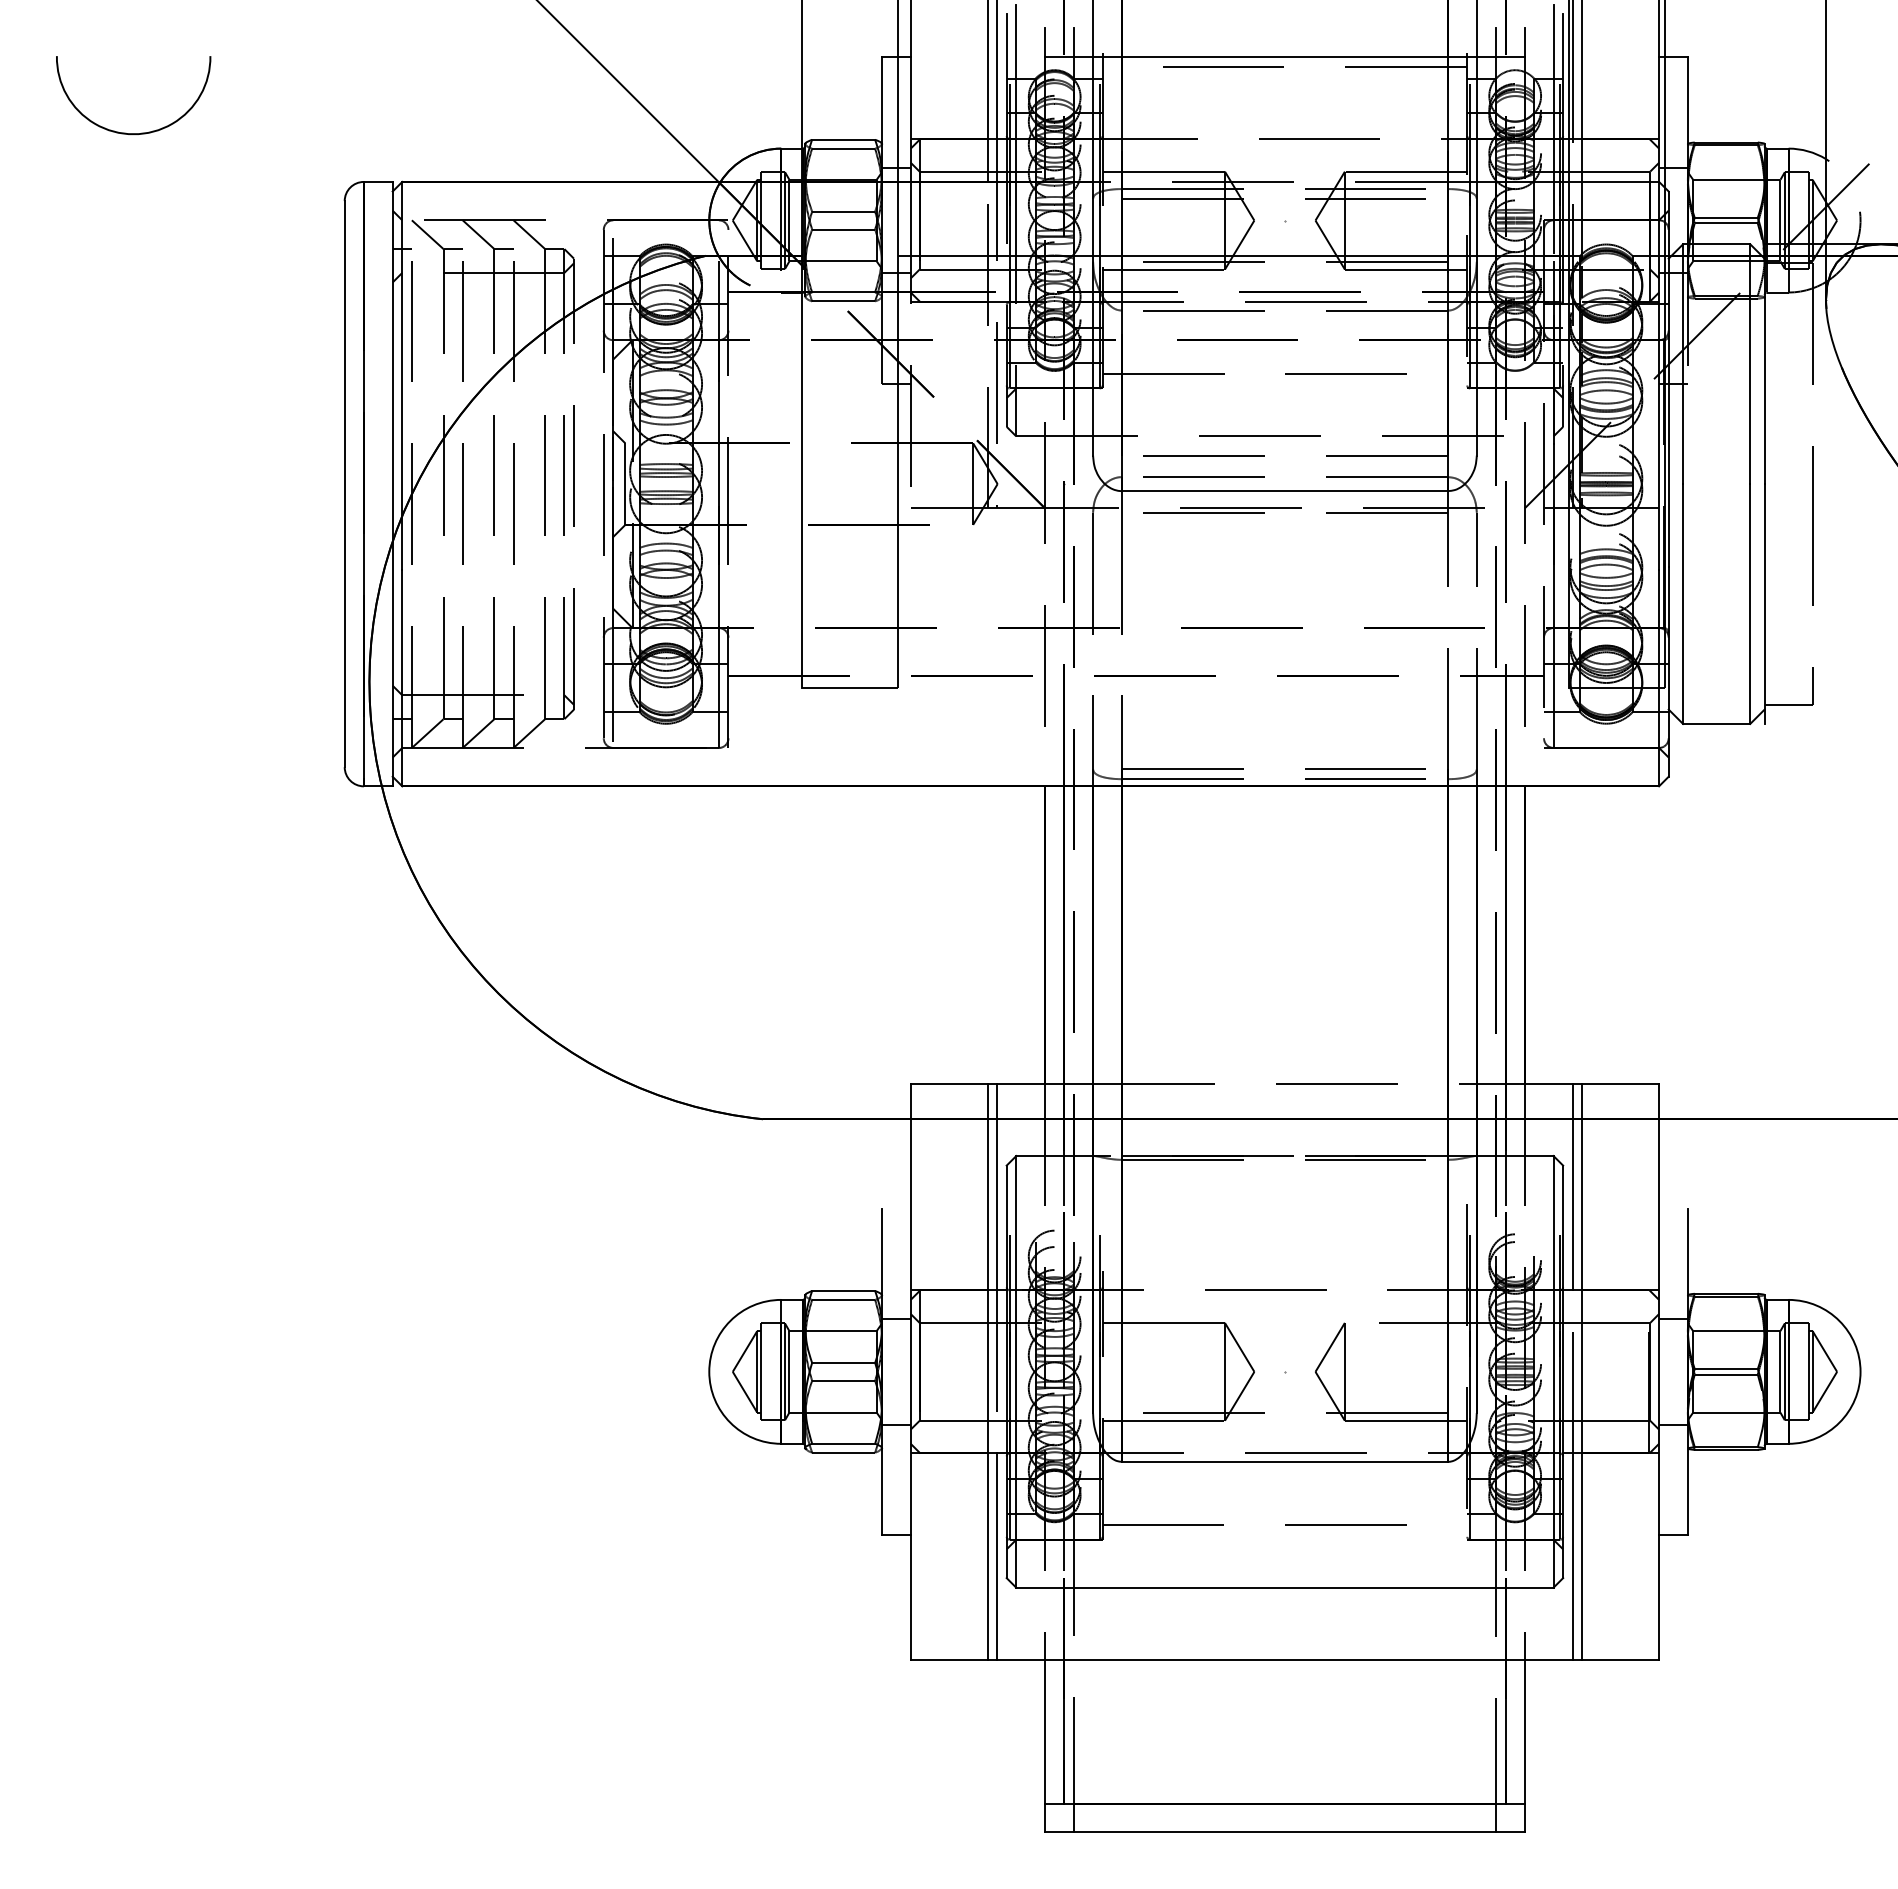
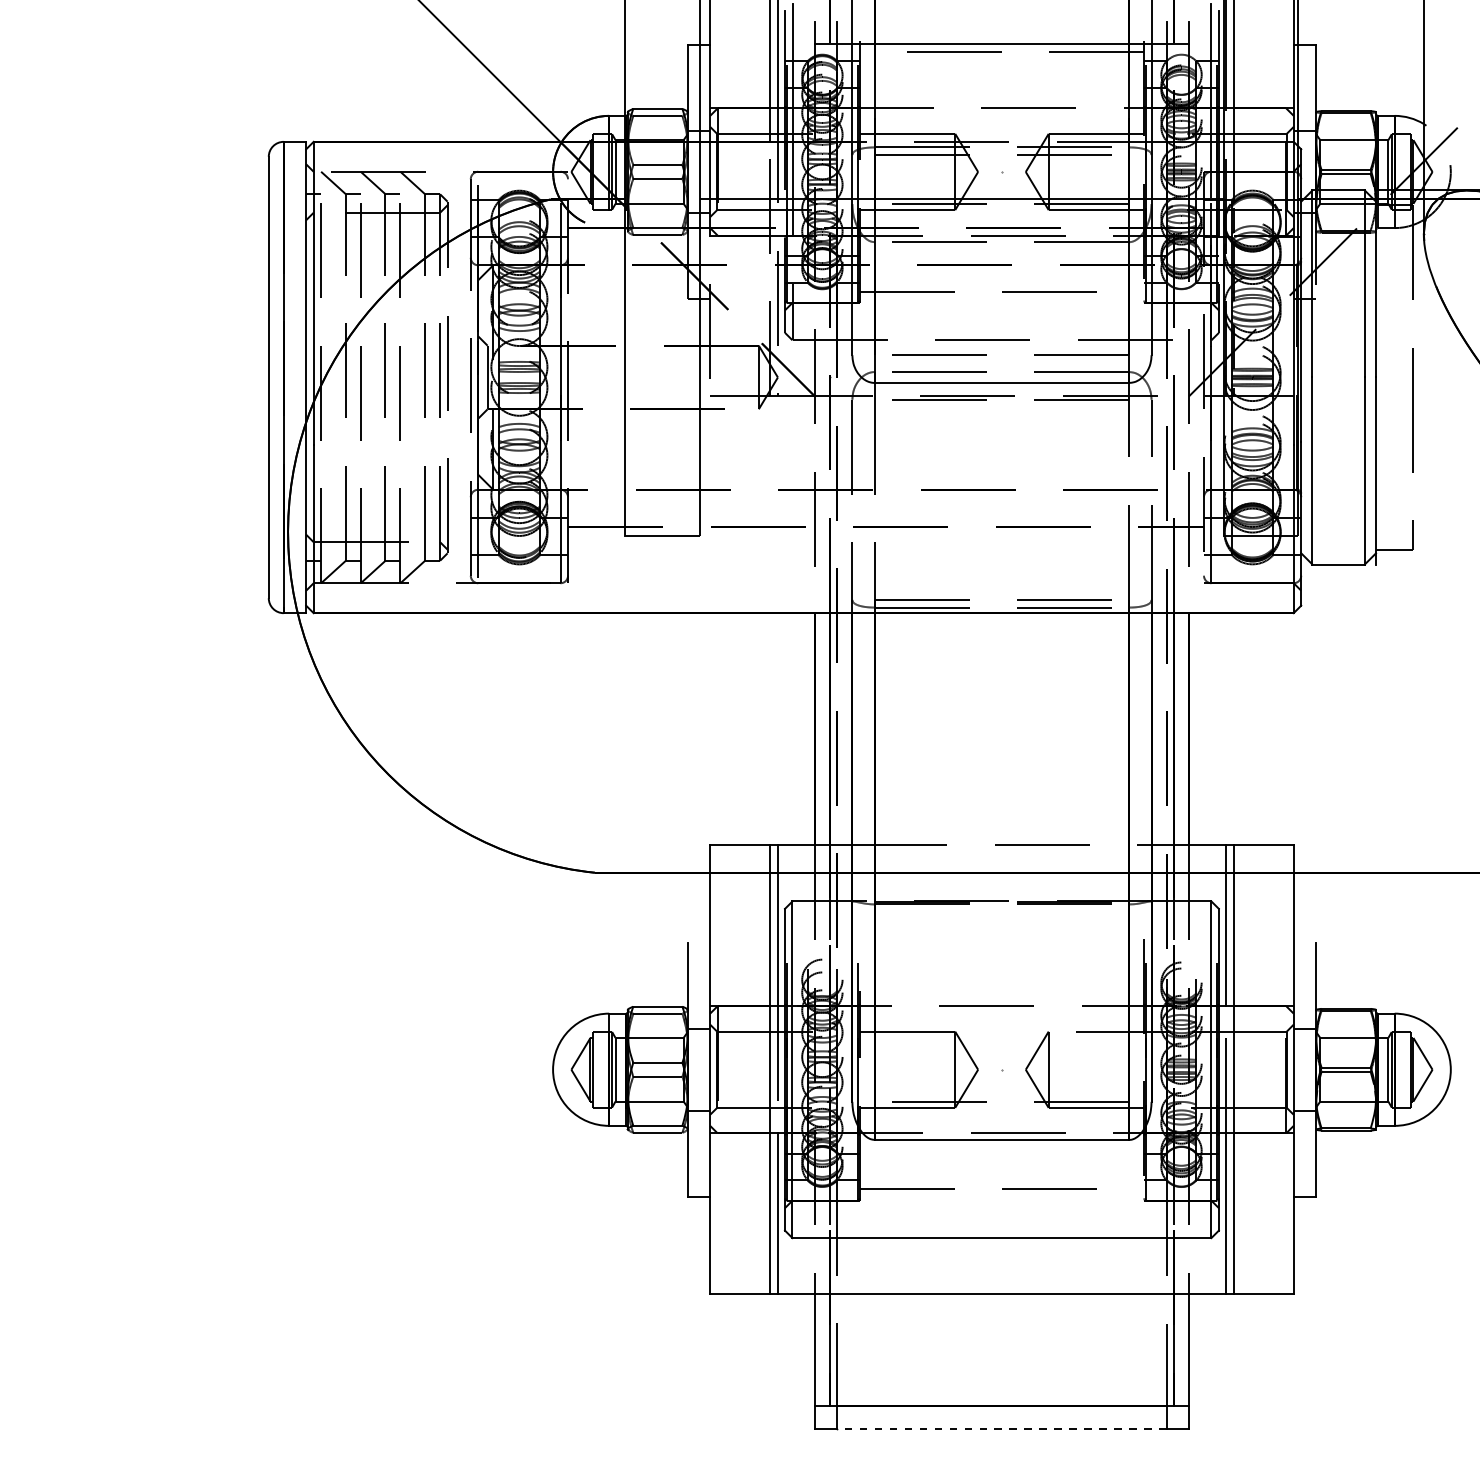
arc: (125, 132) -> (97, 103), removed
line: (1284, 1832) -> (1001, 1428), solid -> dashed

